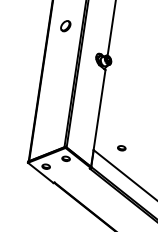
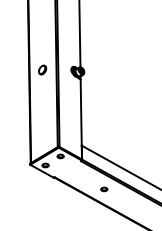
part: (65, 25) -> (42, 69), moved
part: (121, 148) -> (104, 189), moved

